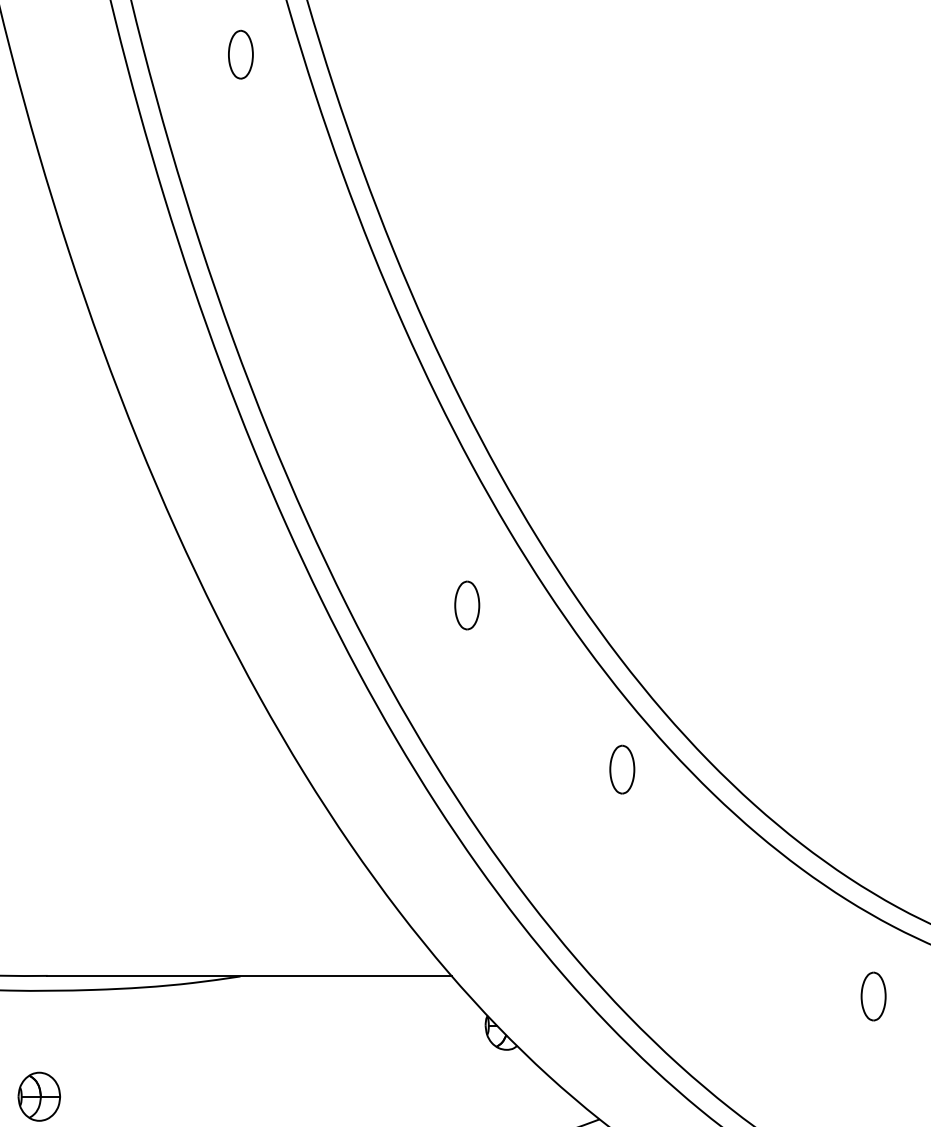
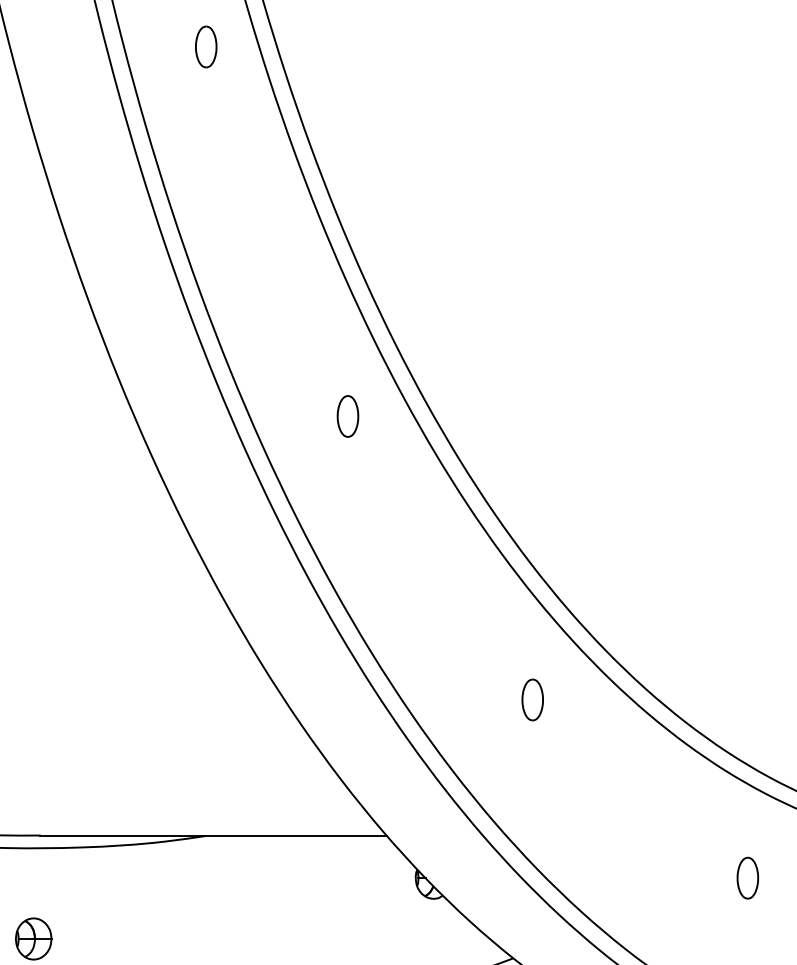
part: (466, 605) -> (347, 416), moved
part: (622, 769) -> (532, 699), moved
part: (873, 995) -> (747, 877), moved

